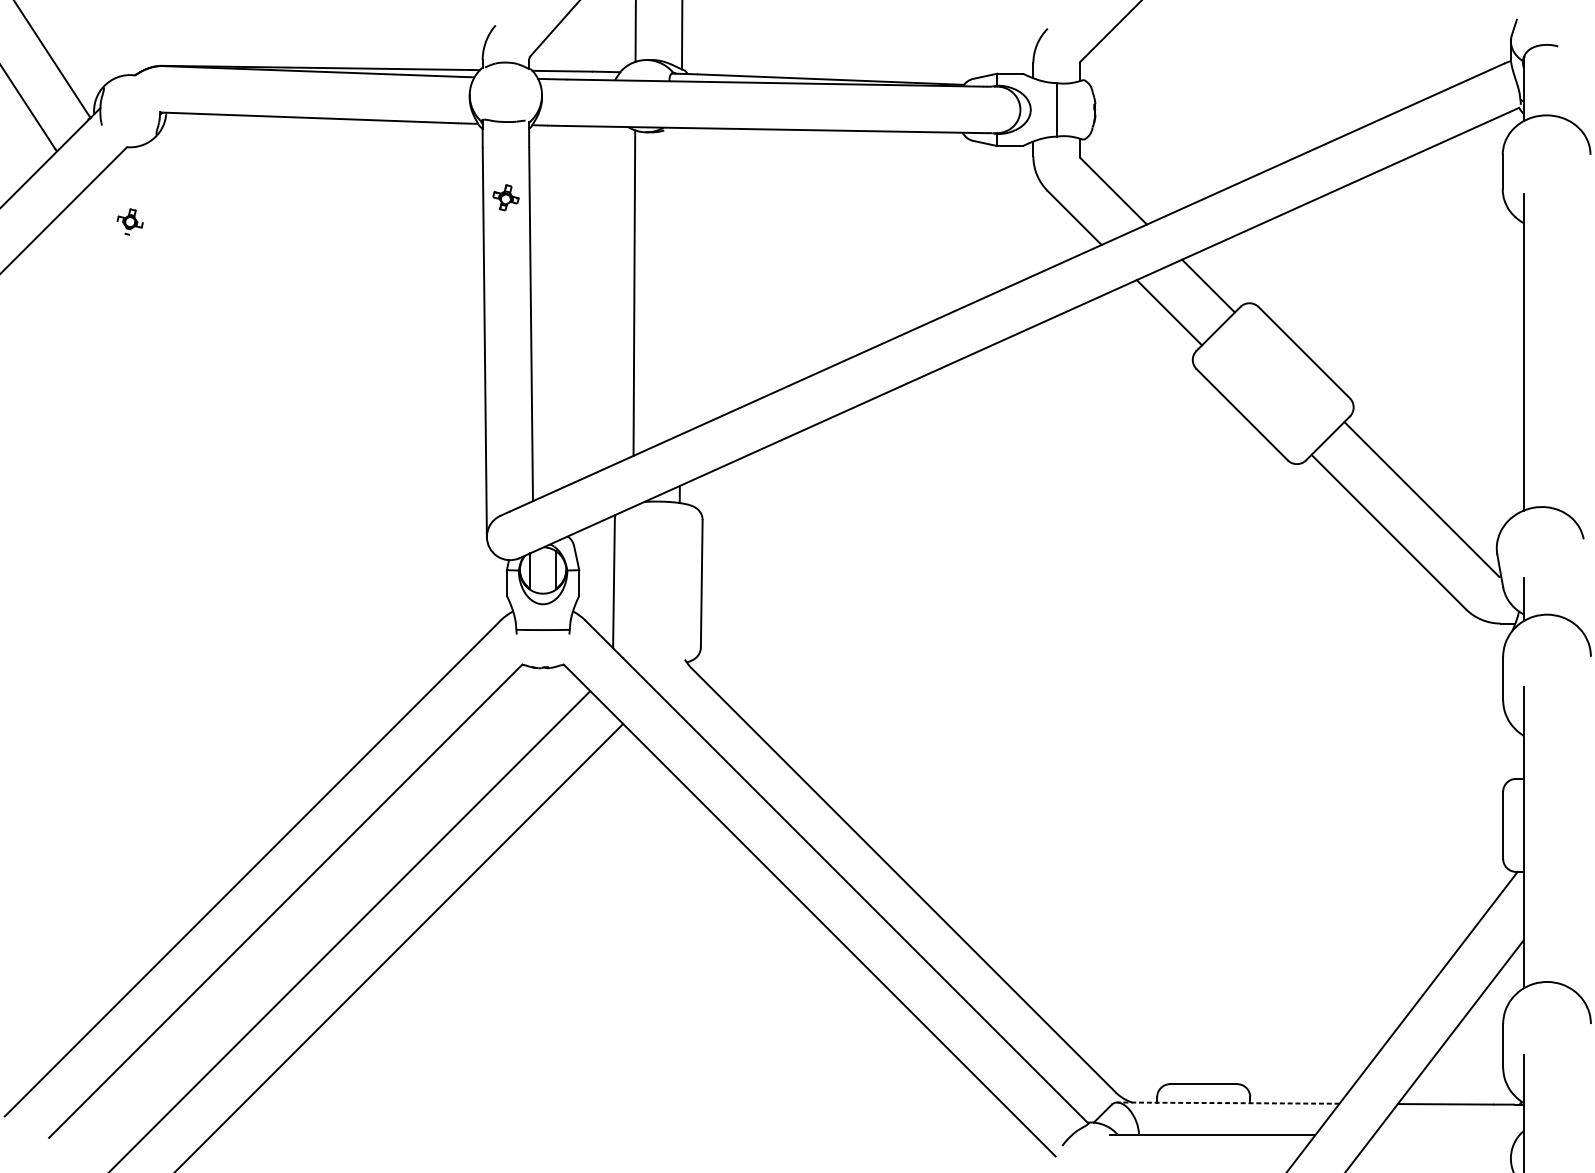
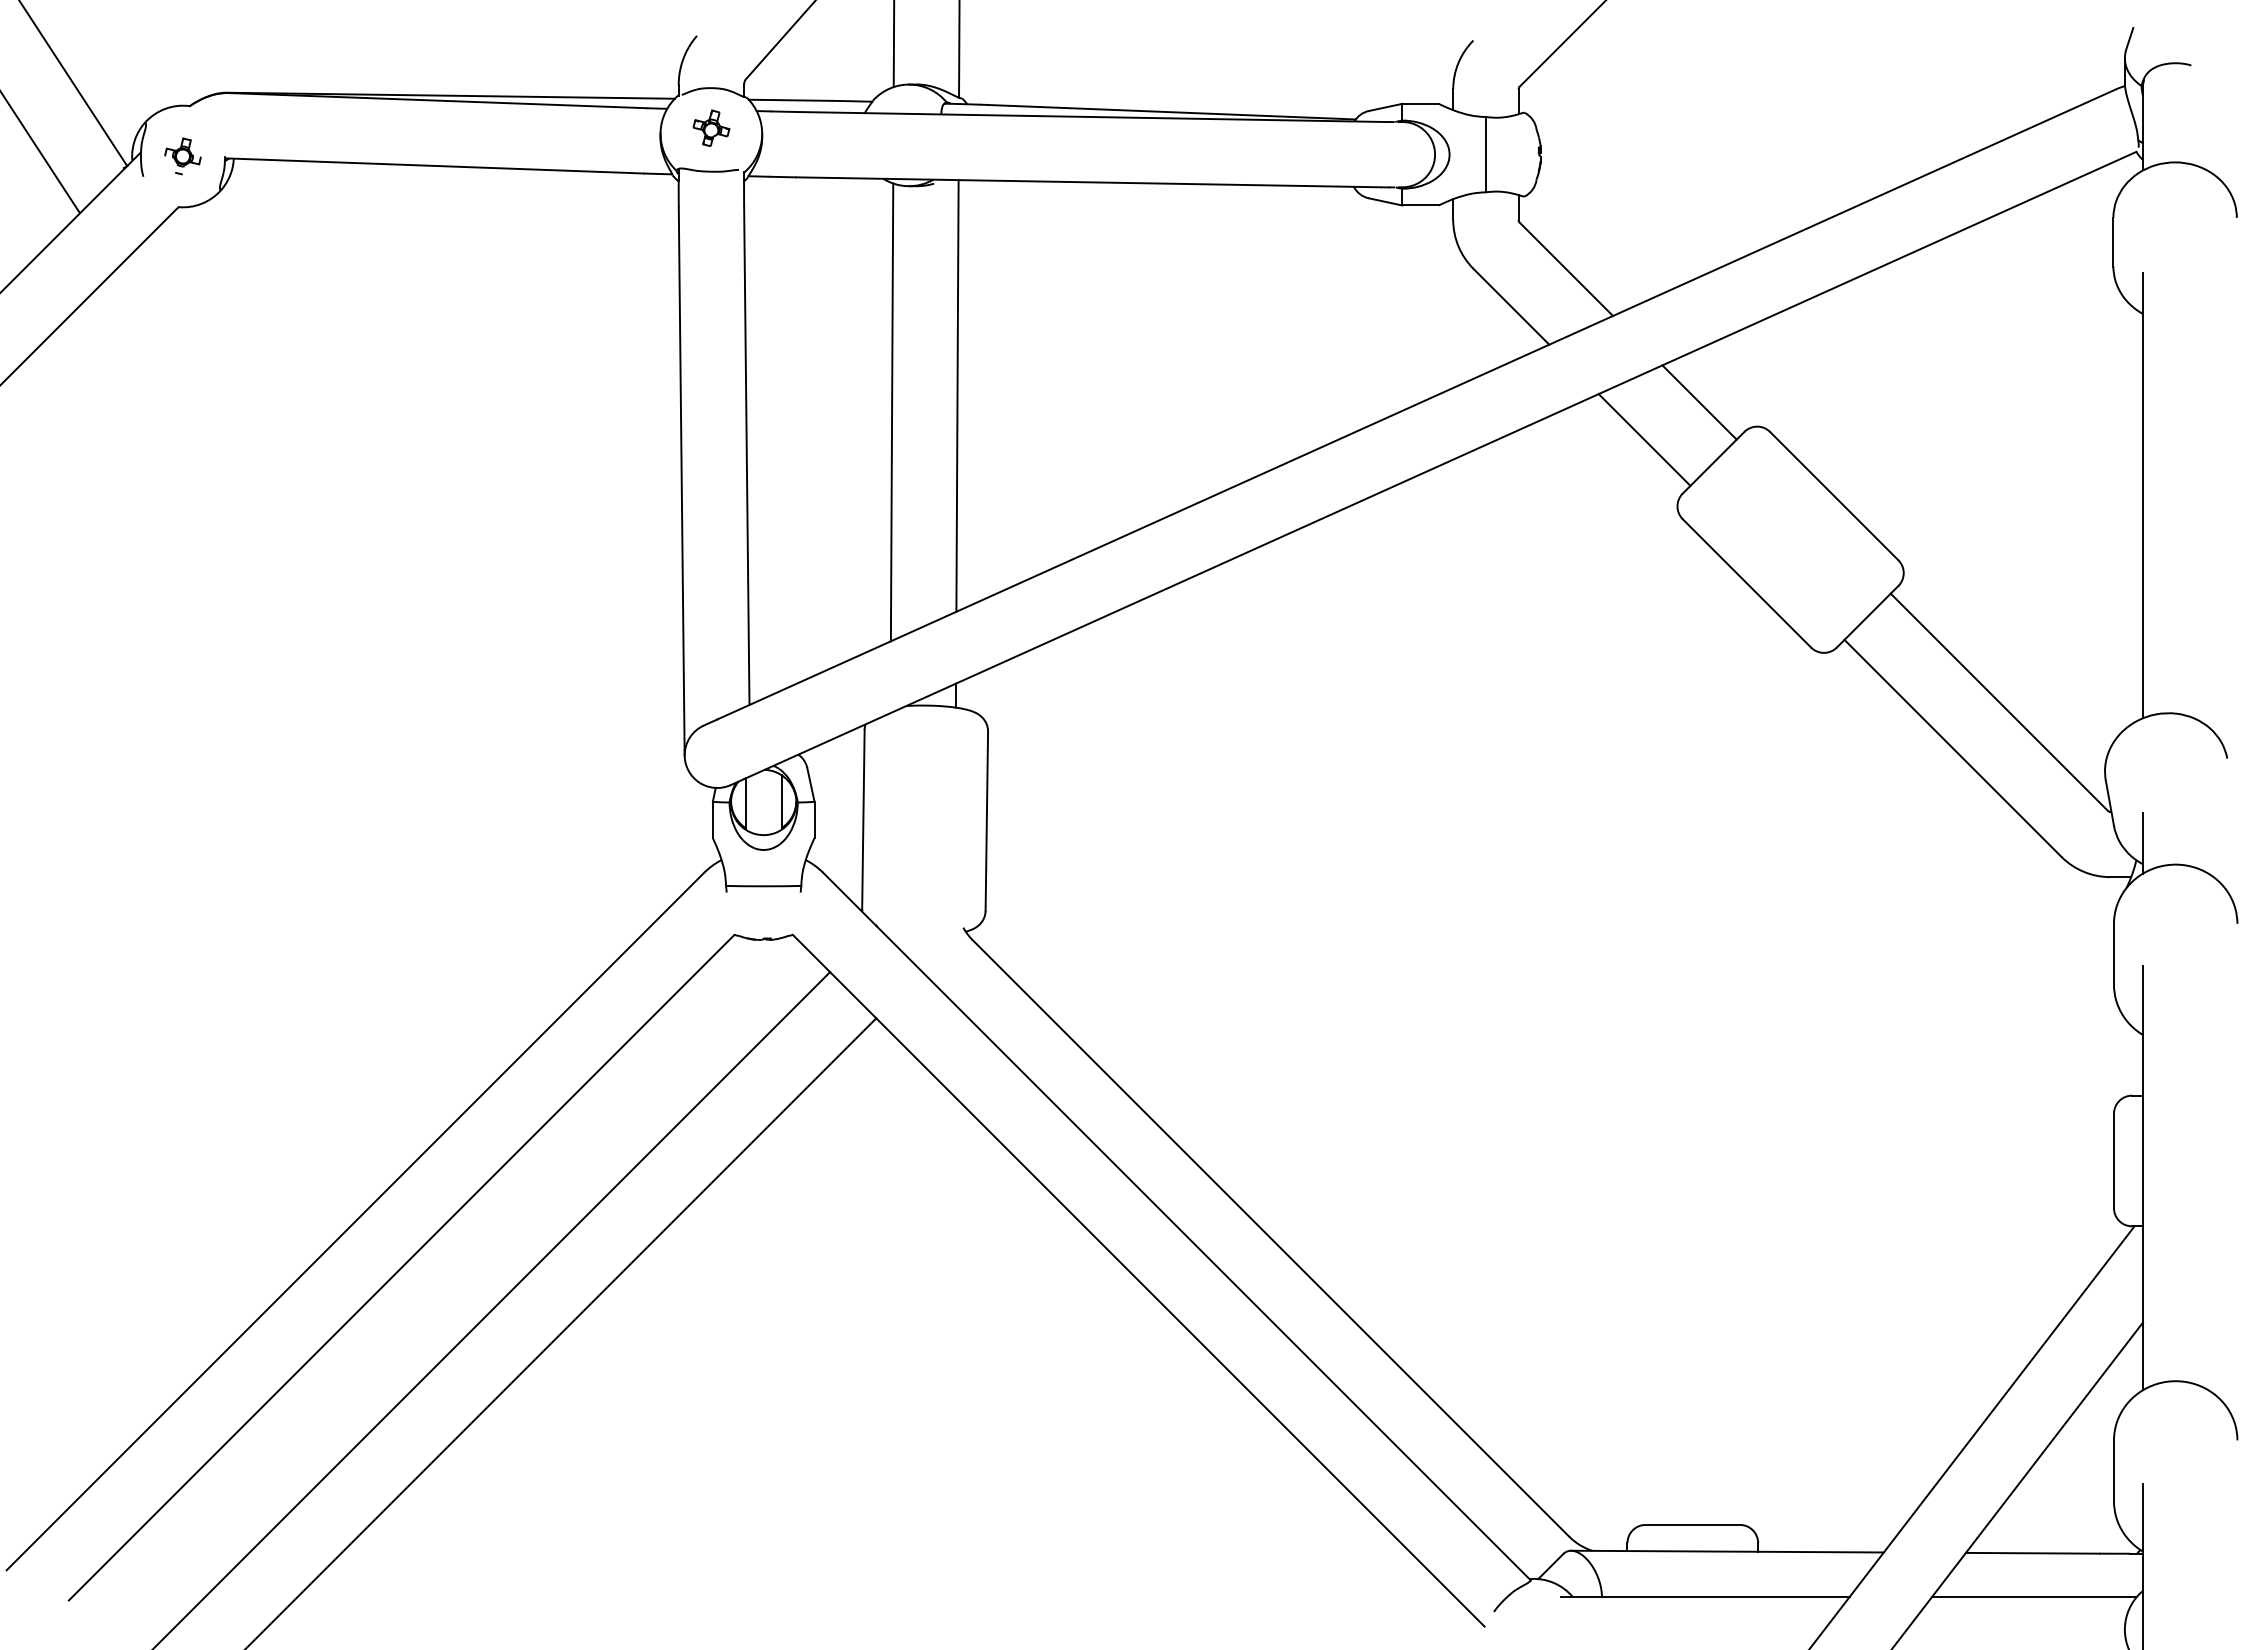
part: (505, 197) -> (711, 127), moved
part: (129, 222) -> (182, 156), moved
line: (680, 281) -> (957, 395), added
line: (1228, 1103) -> (1727, 1551), dashed -> solid
line: (1446, 1135) -> (2034, 1597), added

